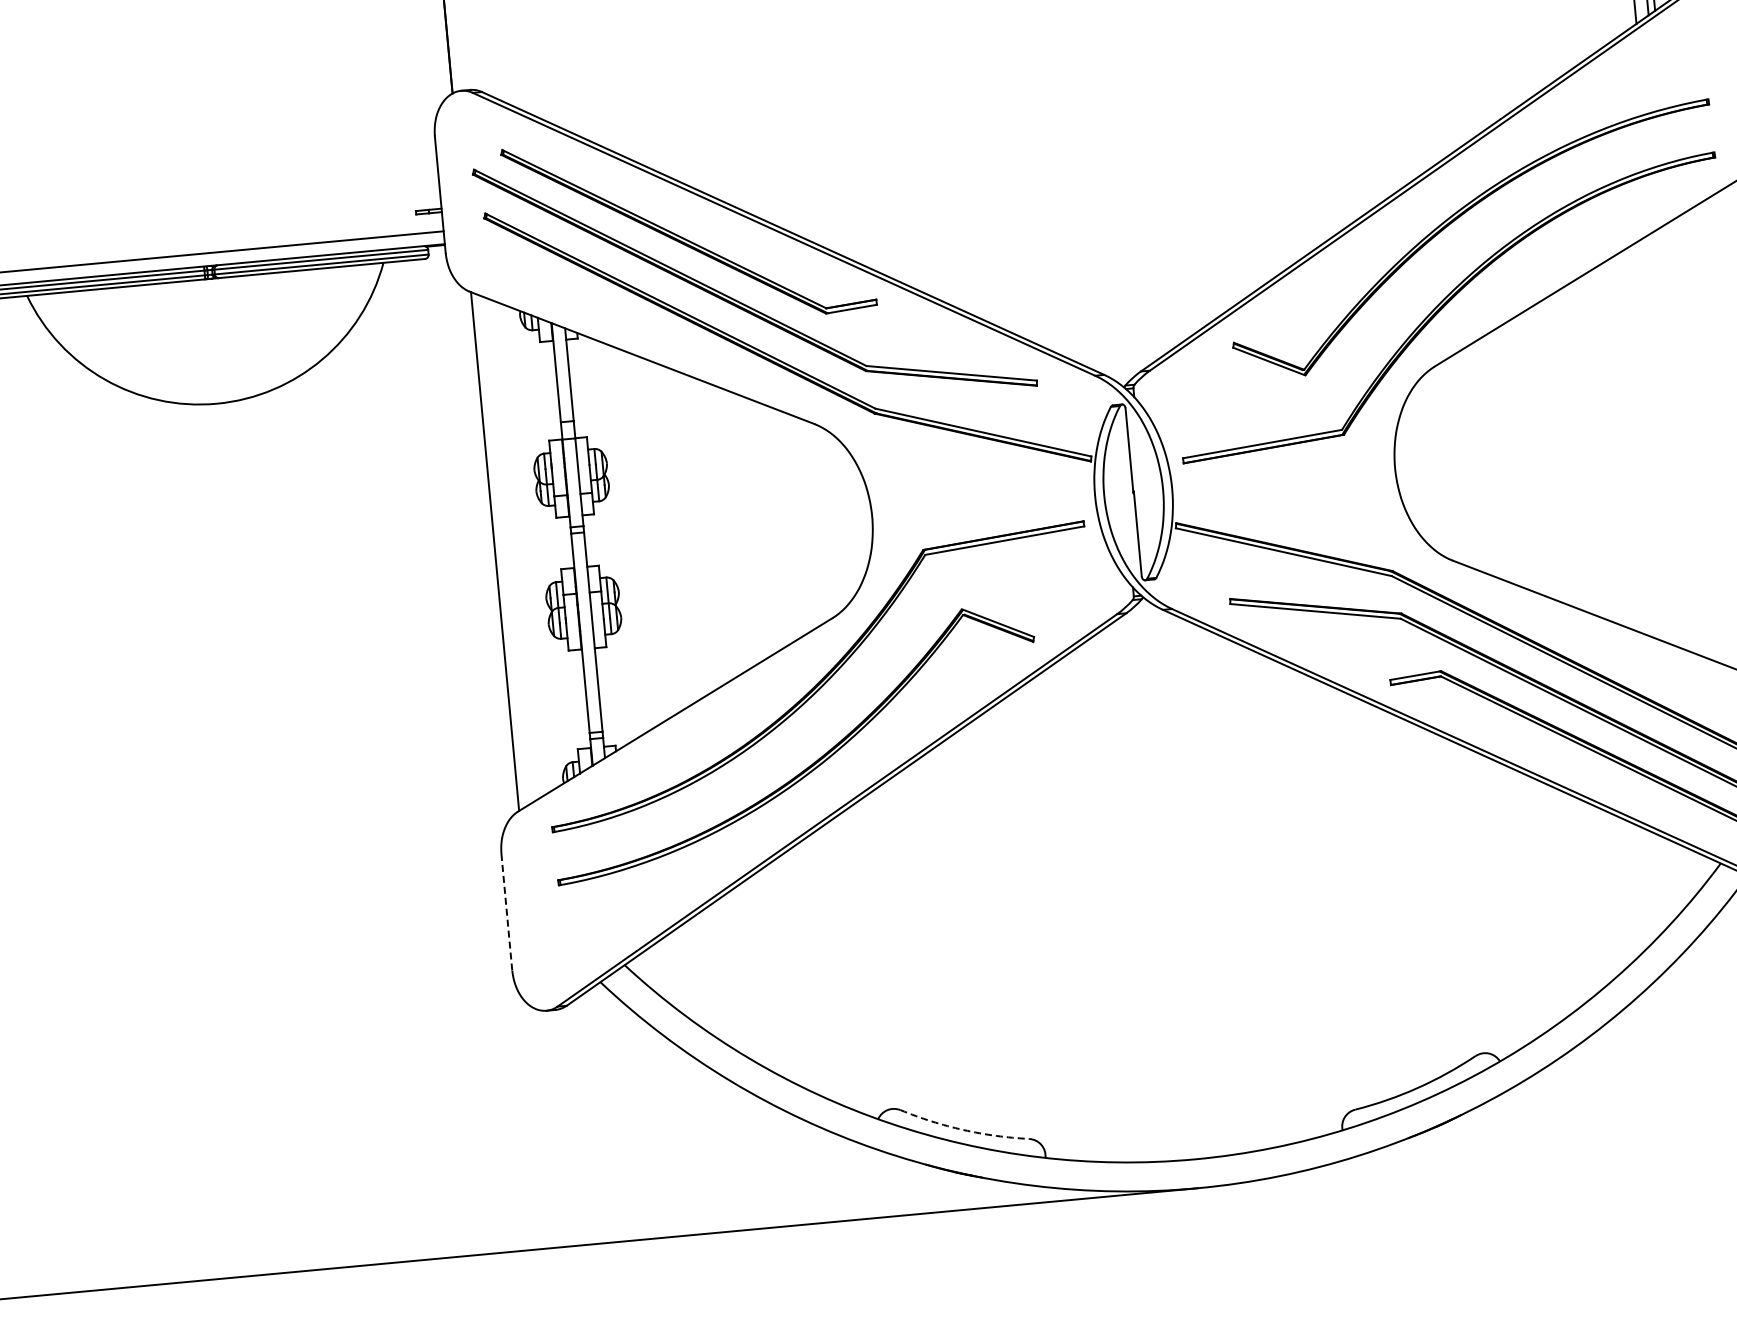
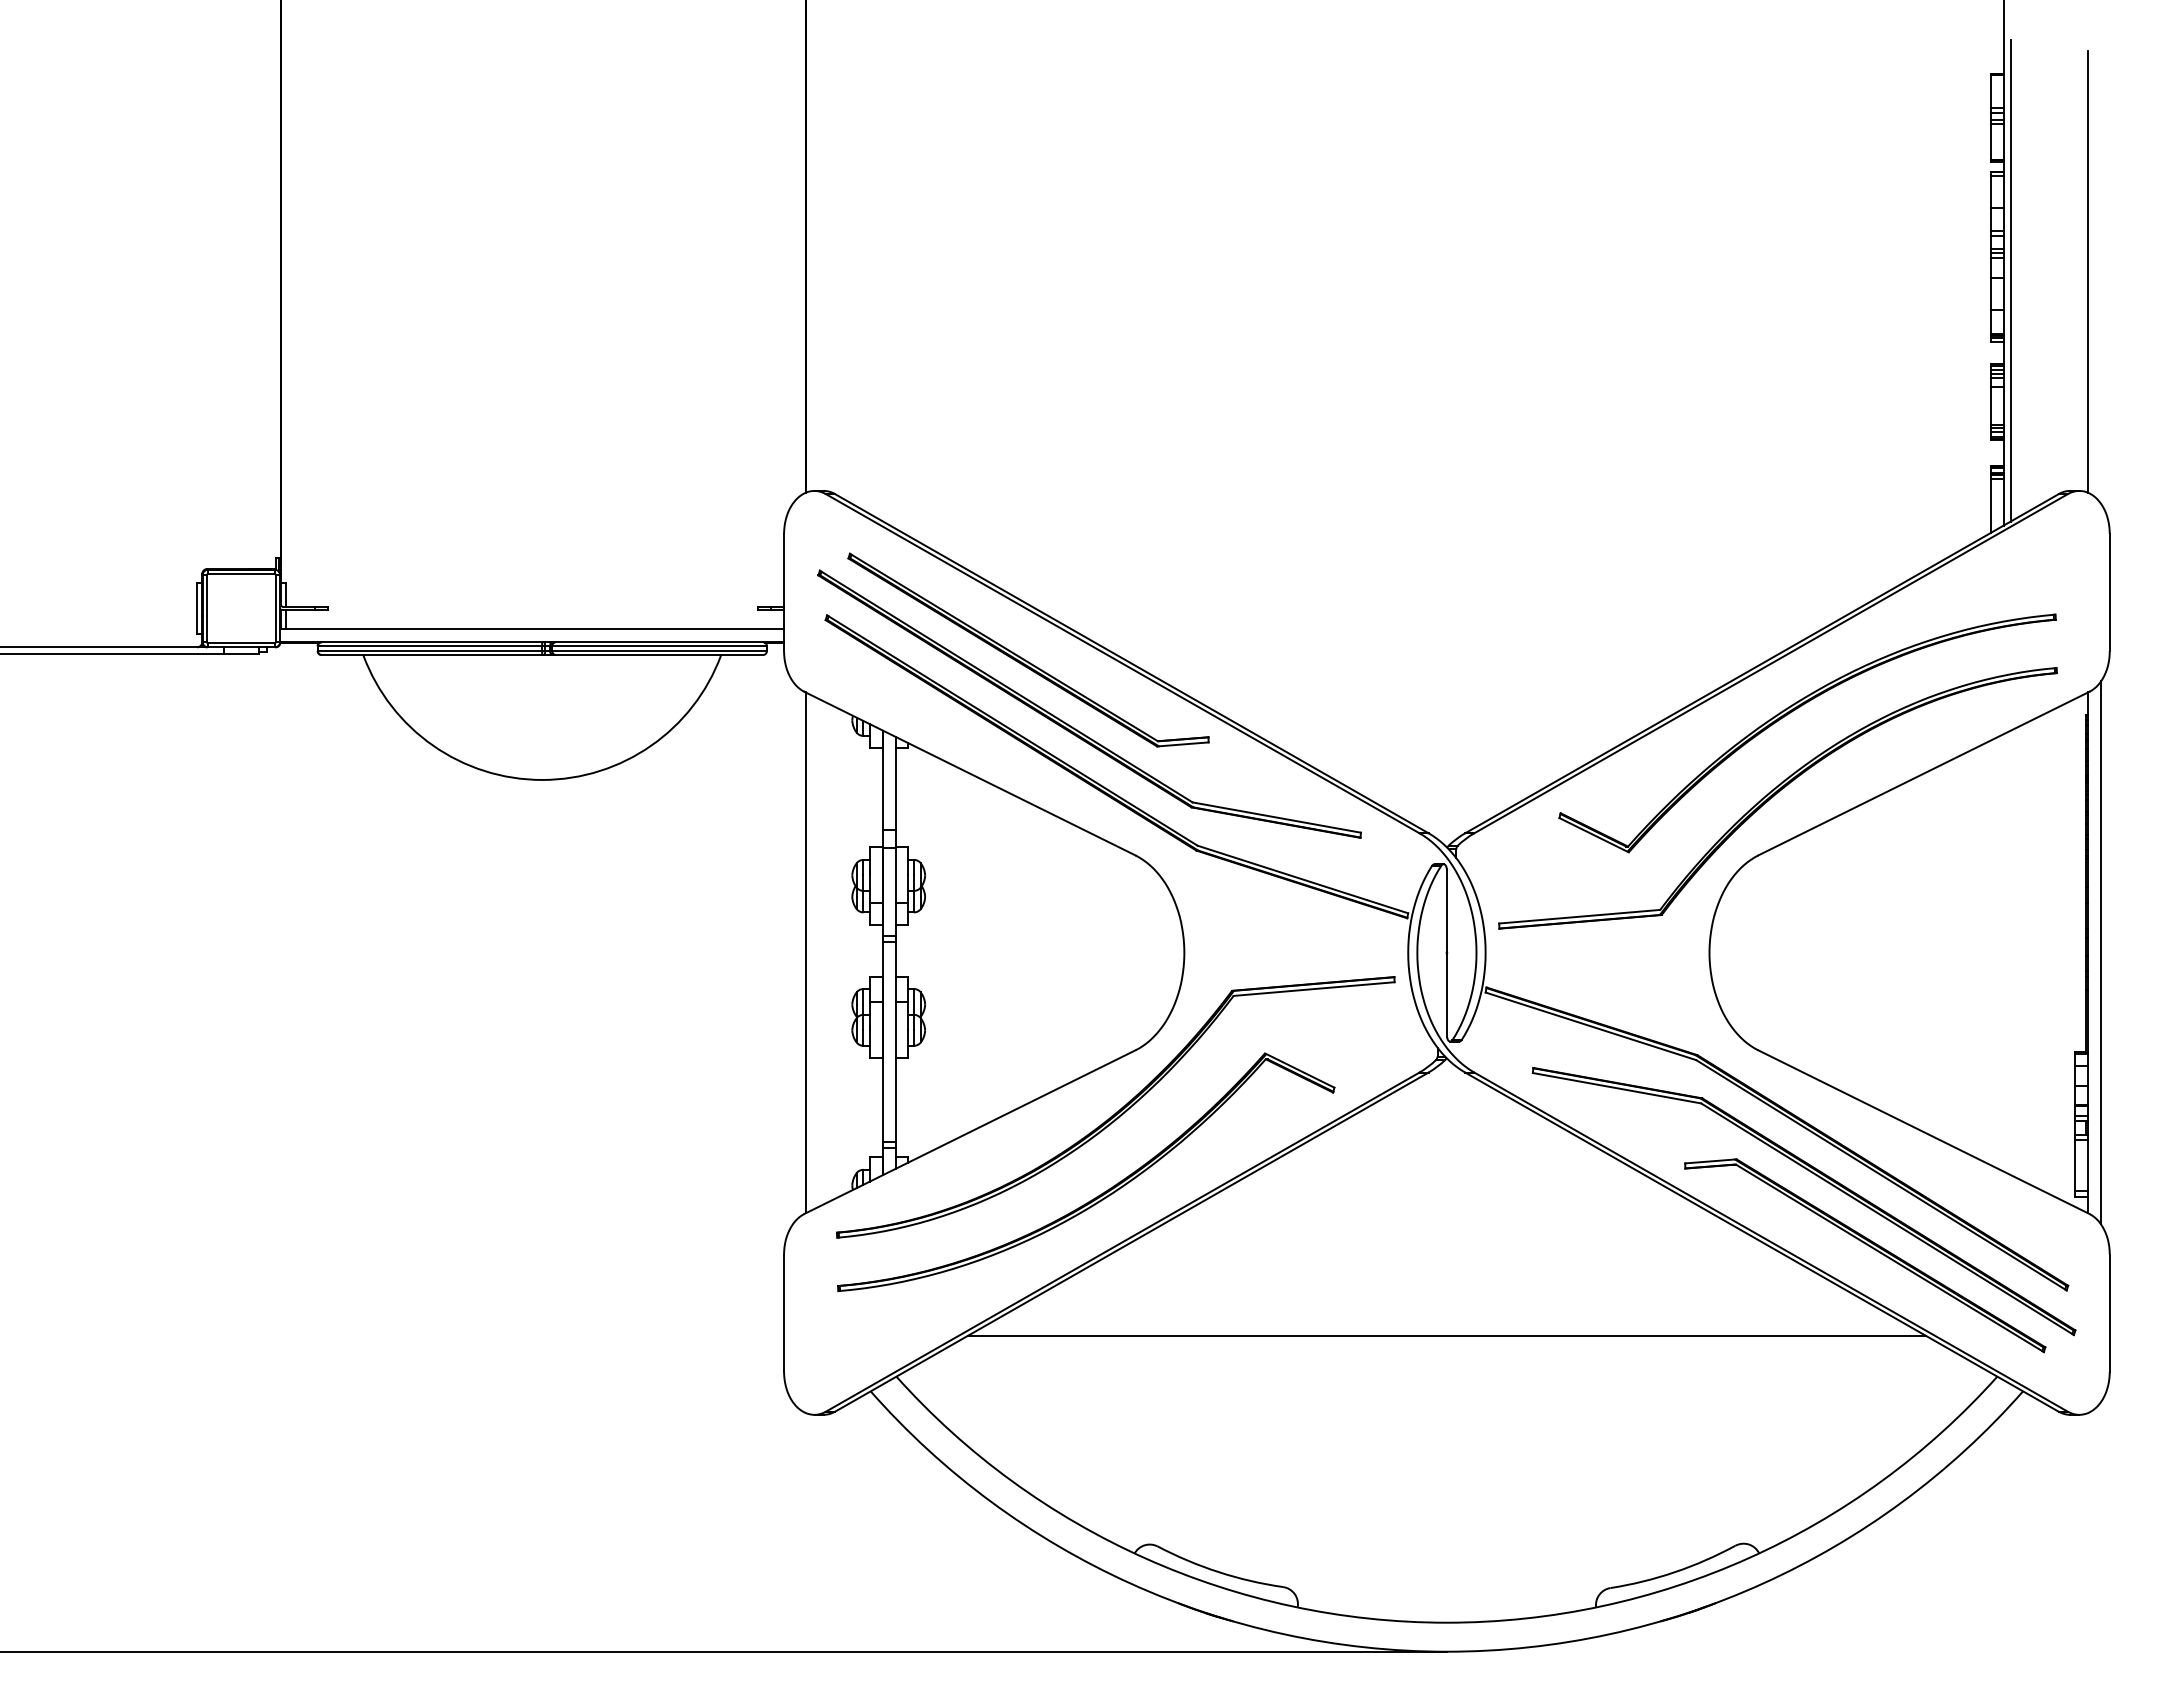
line: (1168, 873) -> (1446, 1335), added
line: (507, 912) -> (784, 1313), dashed -> solid
arc: (963, 1130) -> (1218, 1572), dashed -> solid

